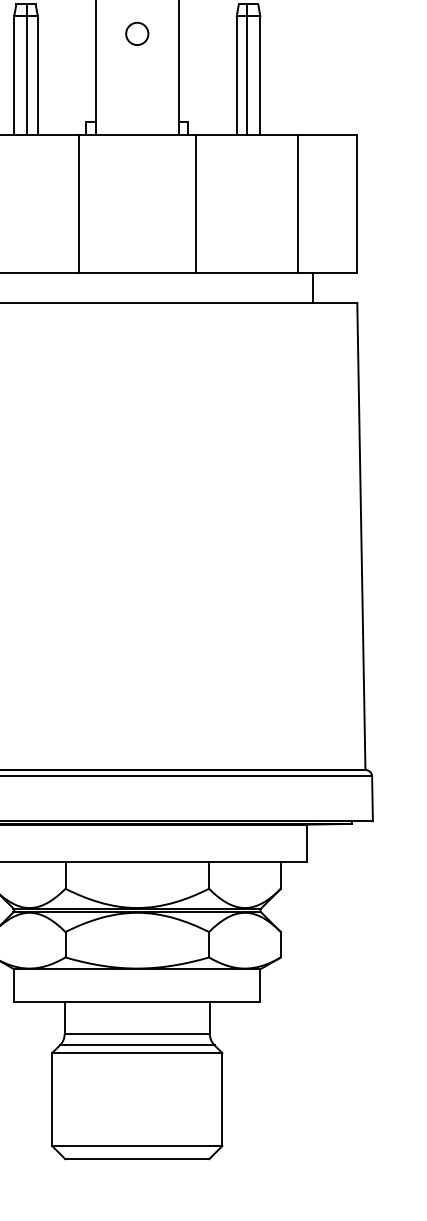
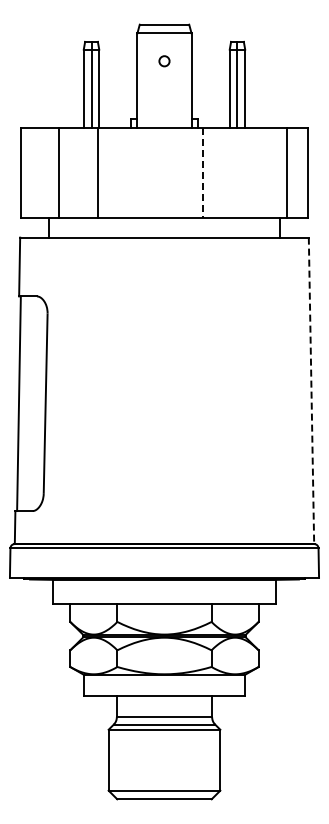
circle: (137, 34) -> (164, 61), size x0.7
line: (77, 203) -> (97, 172), moved
line: (297, 203) -> (286, 172), moved
line: (196, 205) -> (203, 173), solid -> dashed
line: (361, 537) -> (311, 391), solid -> dashed

